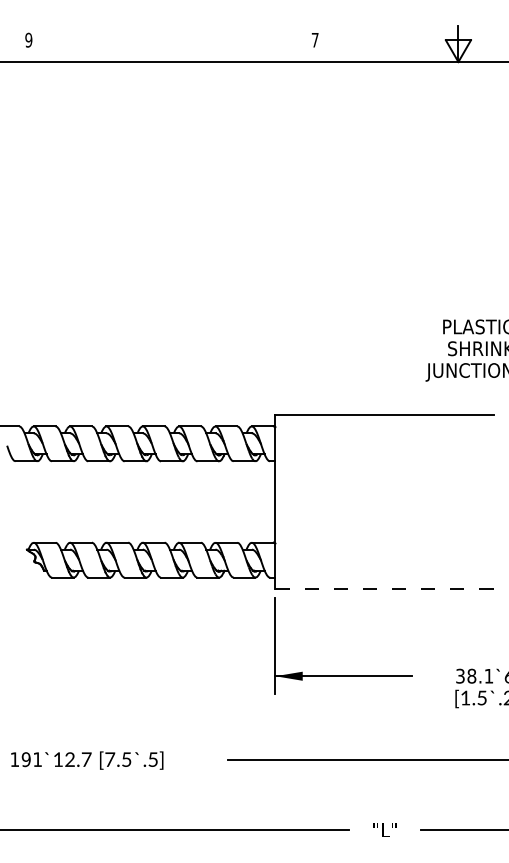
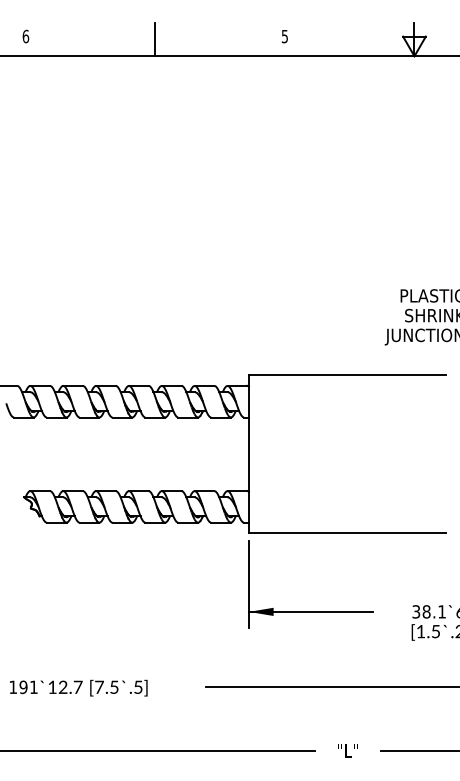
text: (28, 40) -> (25, 36), 9 -> 6
text: (314, 40) -> (284, 36), 7 -> 5
line: (172, 43) -> (155, 39), added
line: (384, 589) -> (347, 533), dashed -> solid

